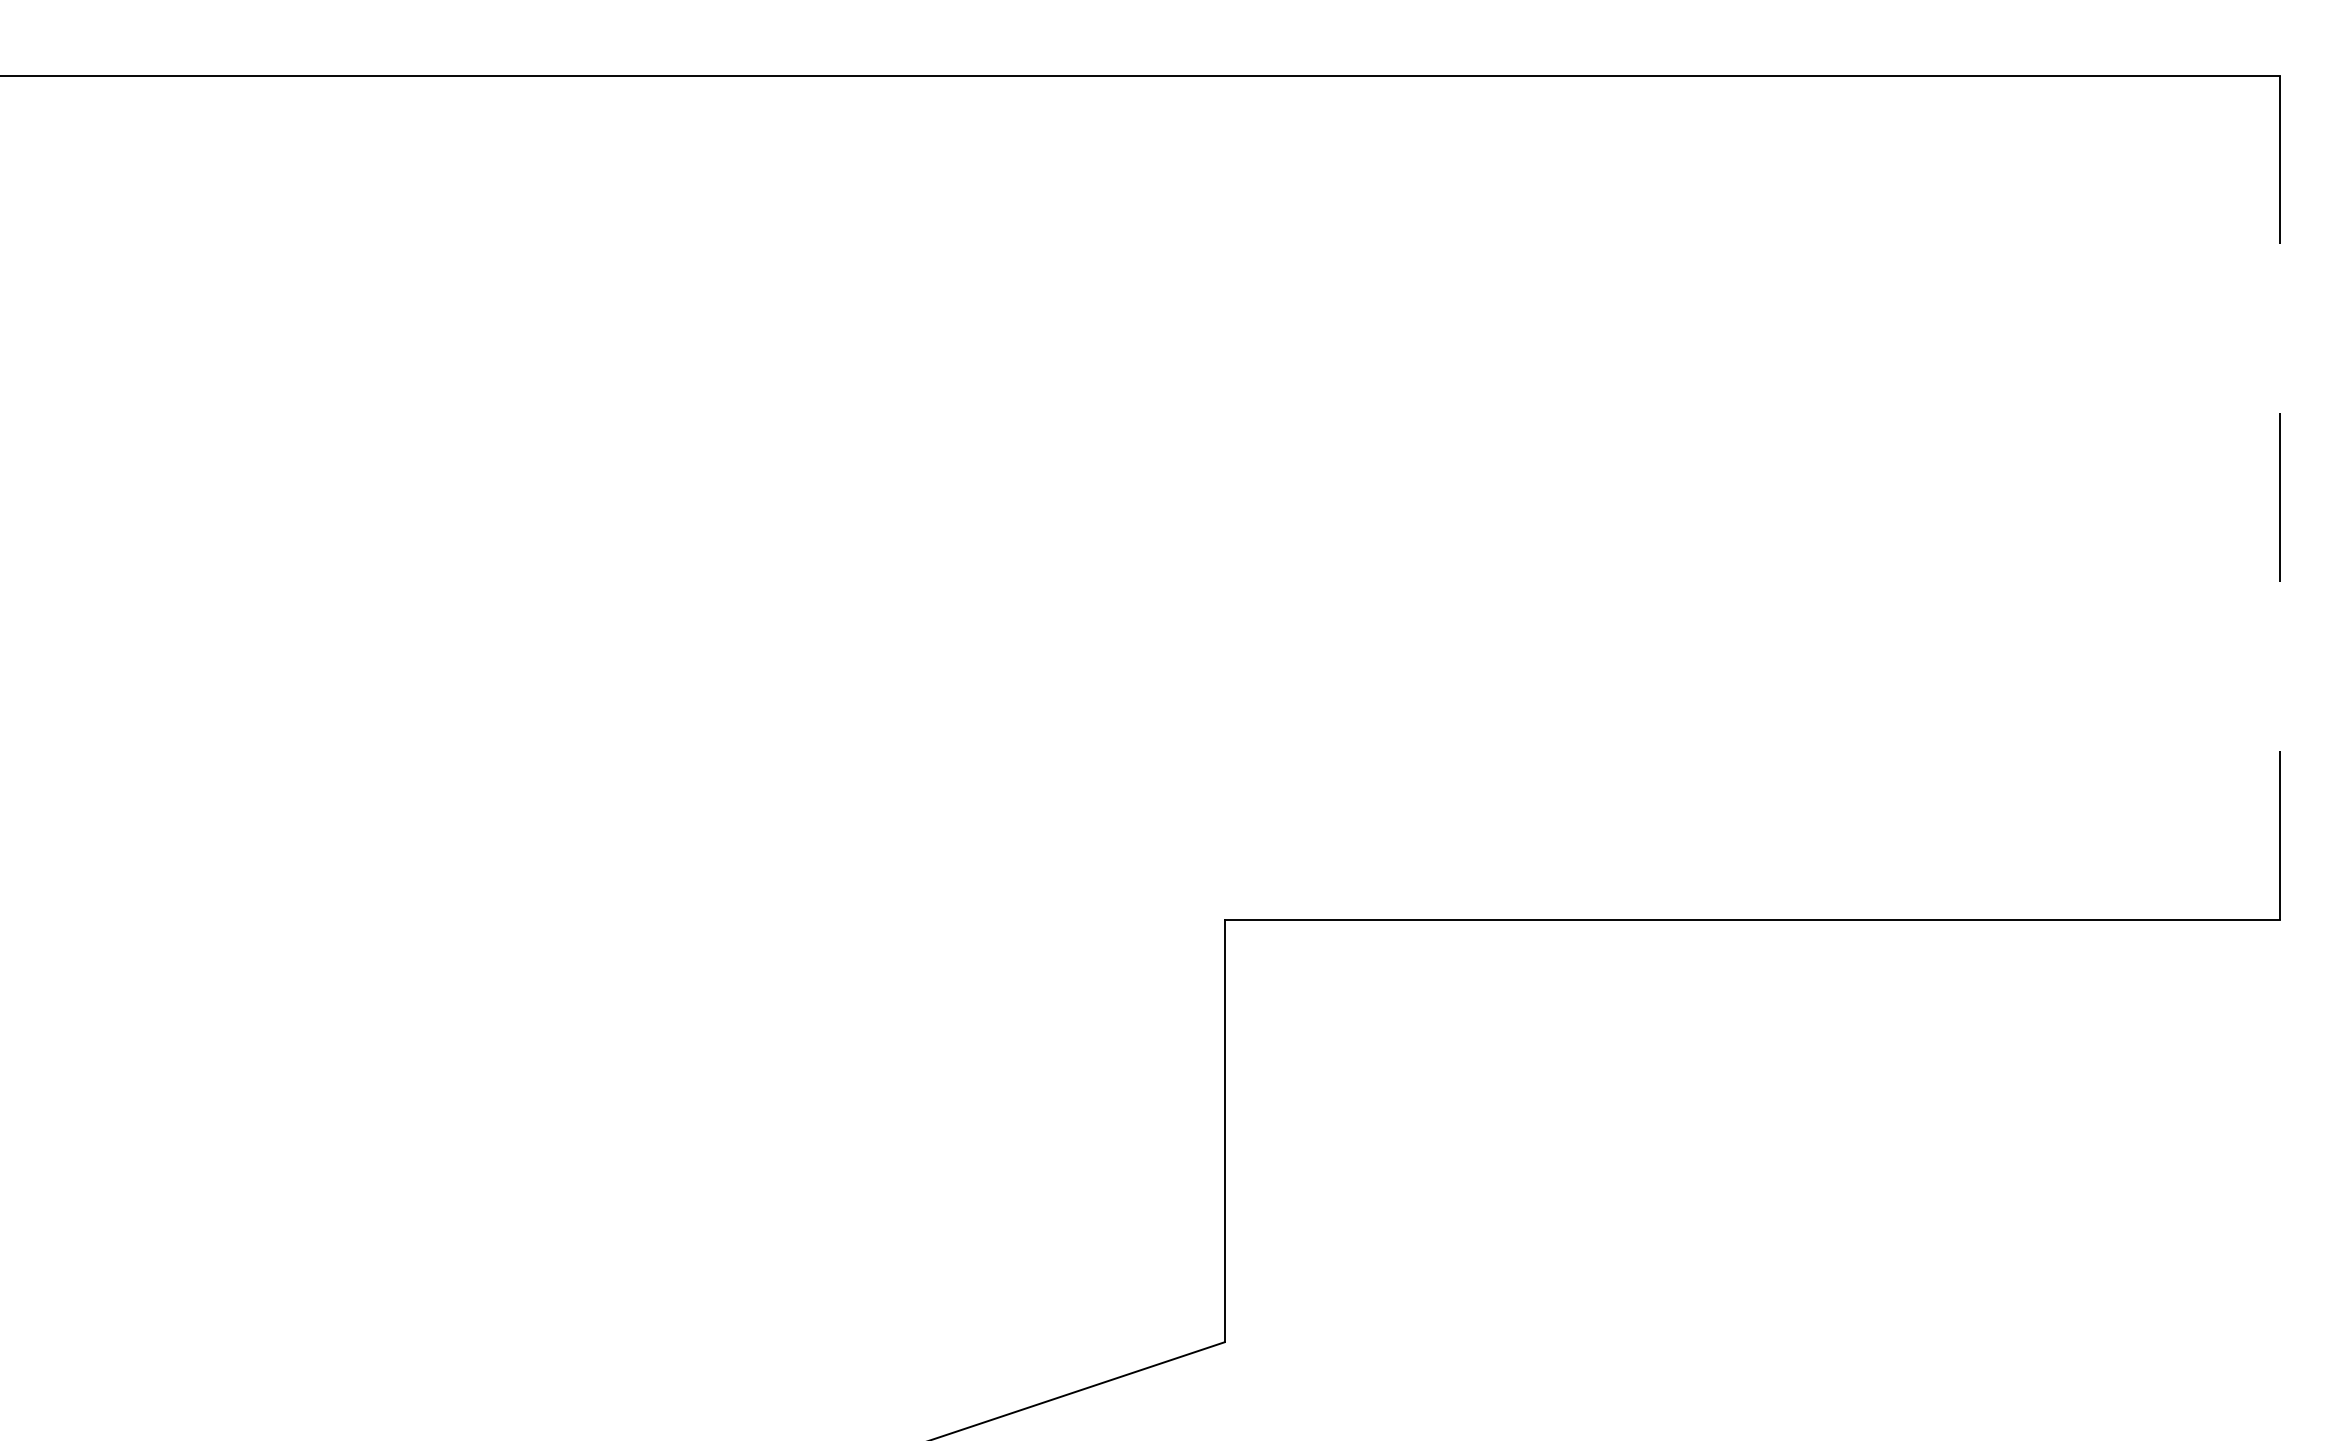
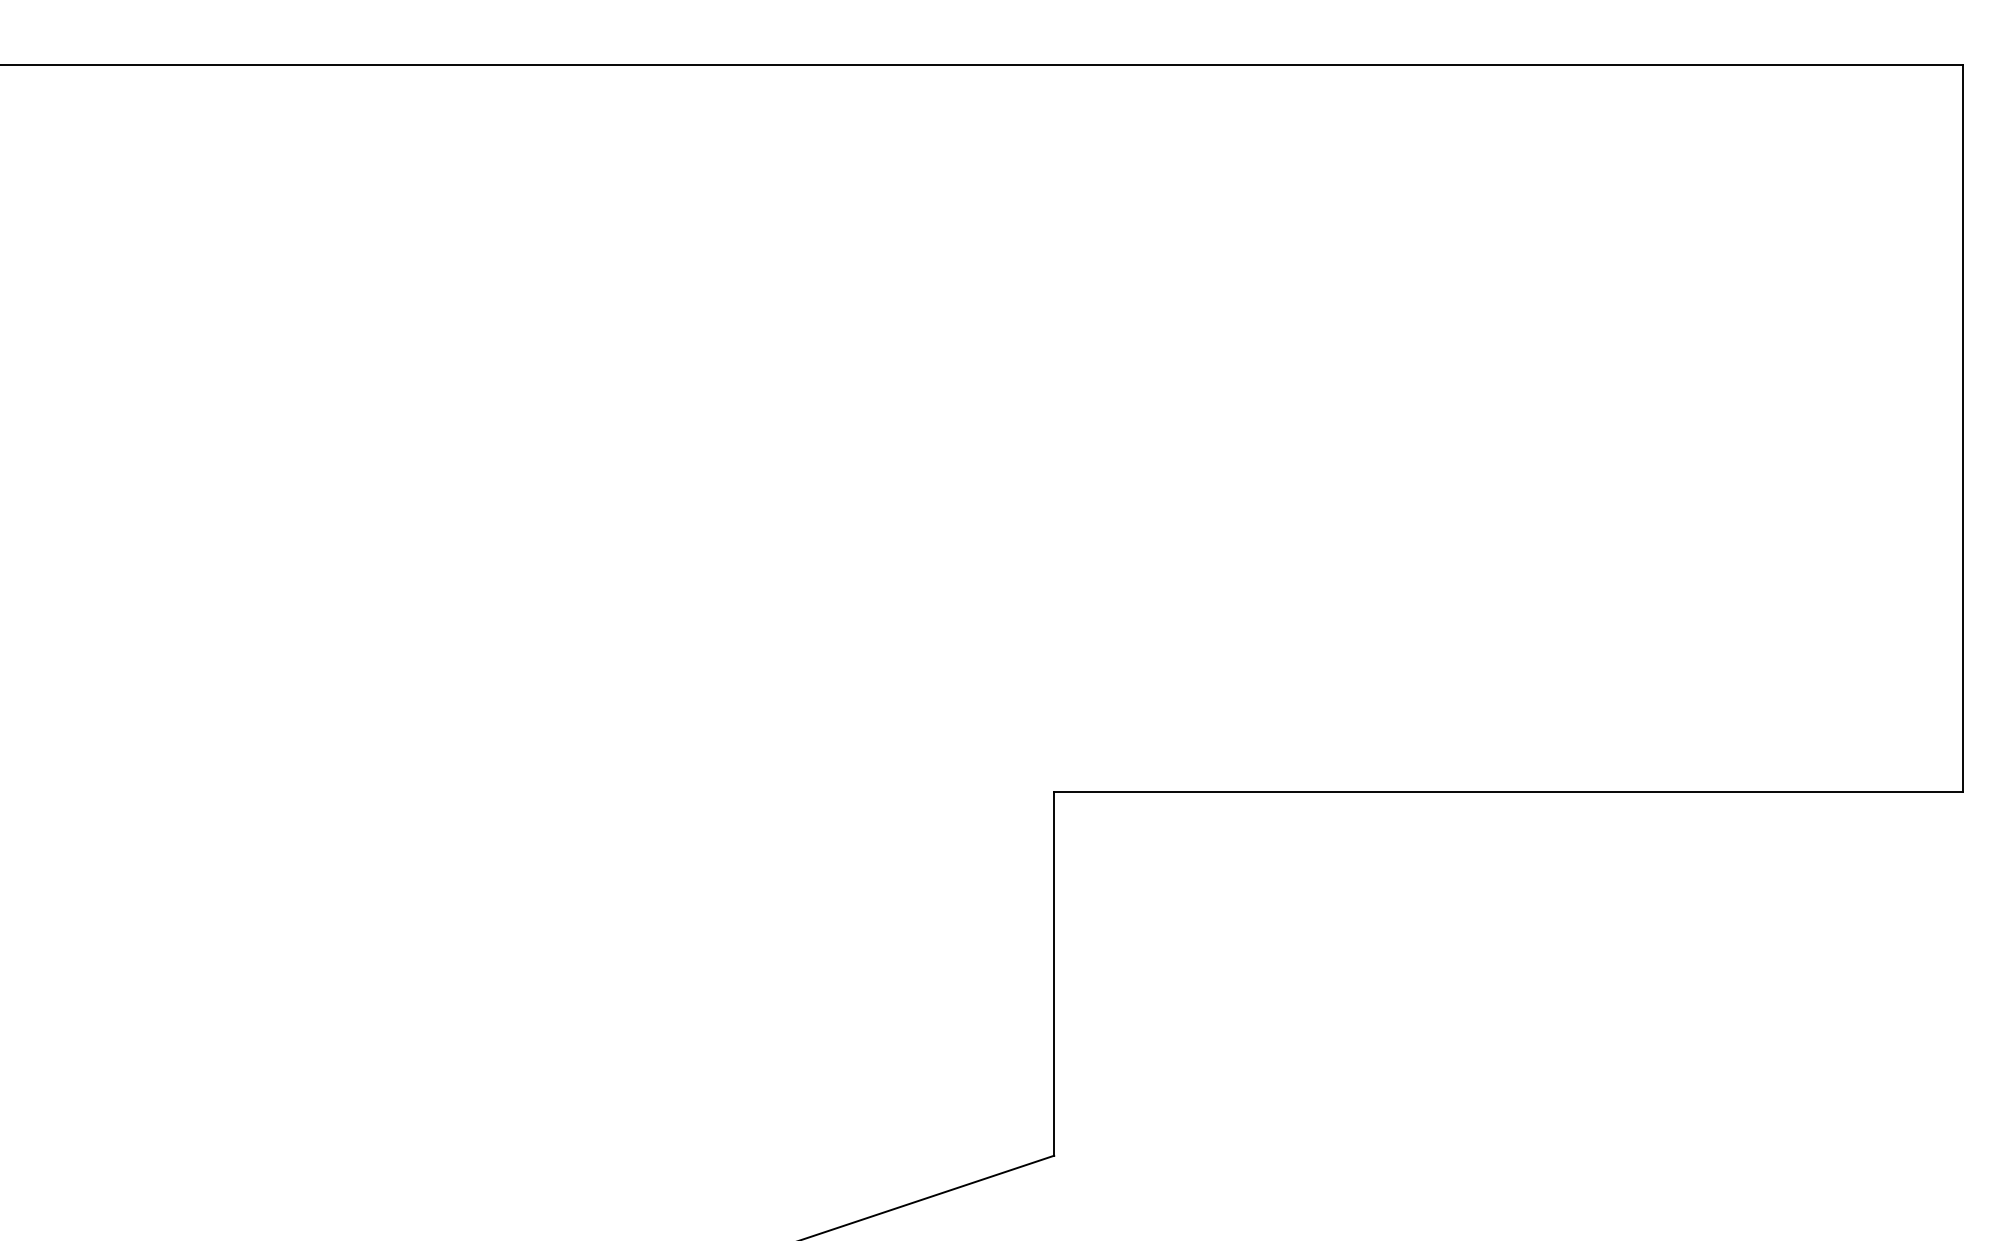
line: (2279, 498) -> (1962, 429), dashed -> solid

